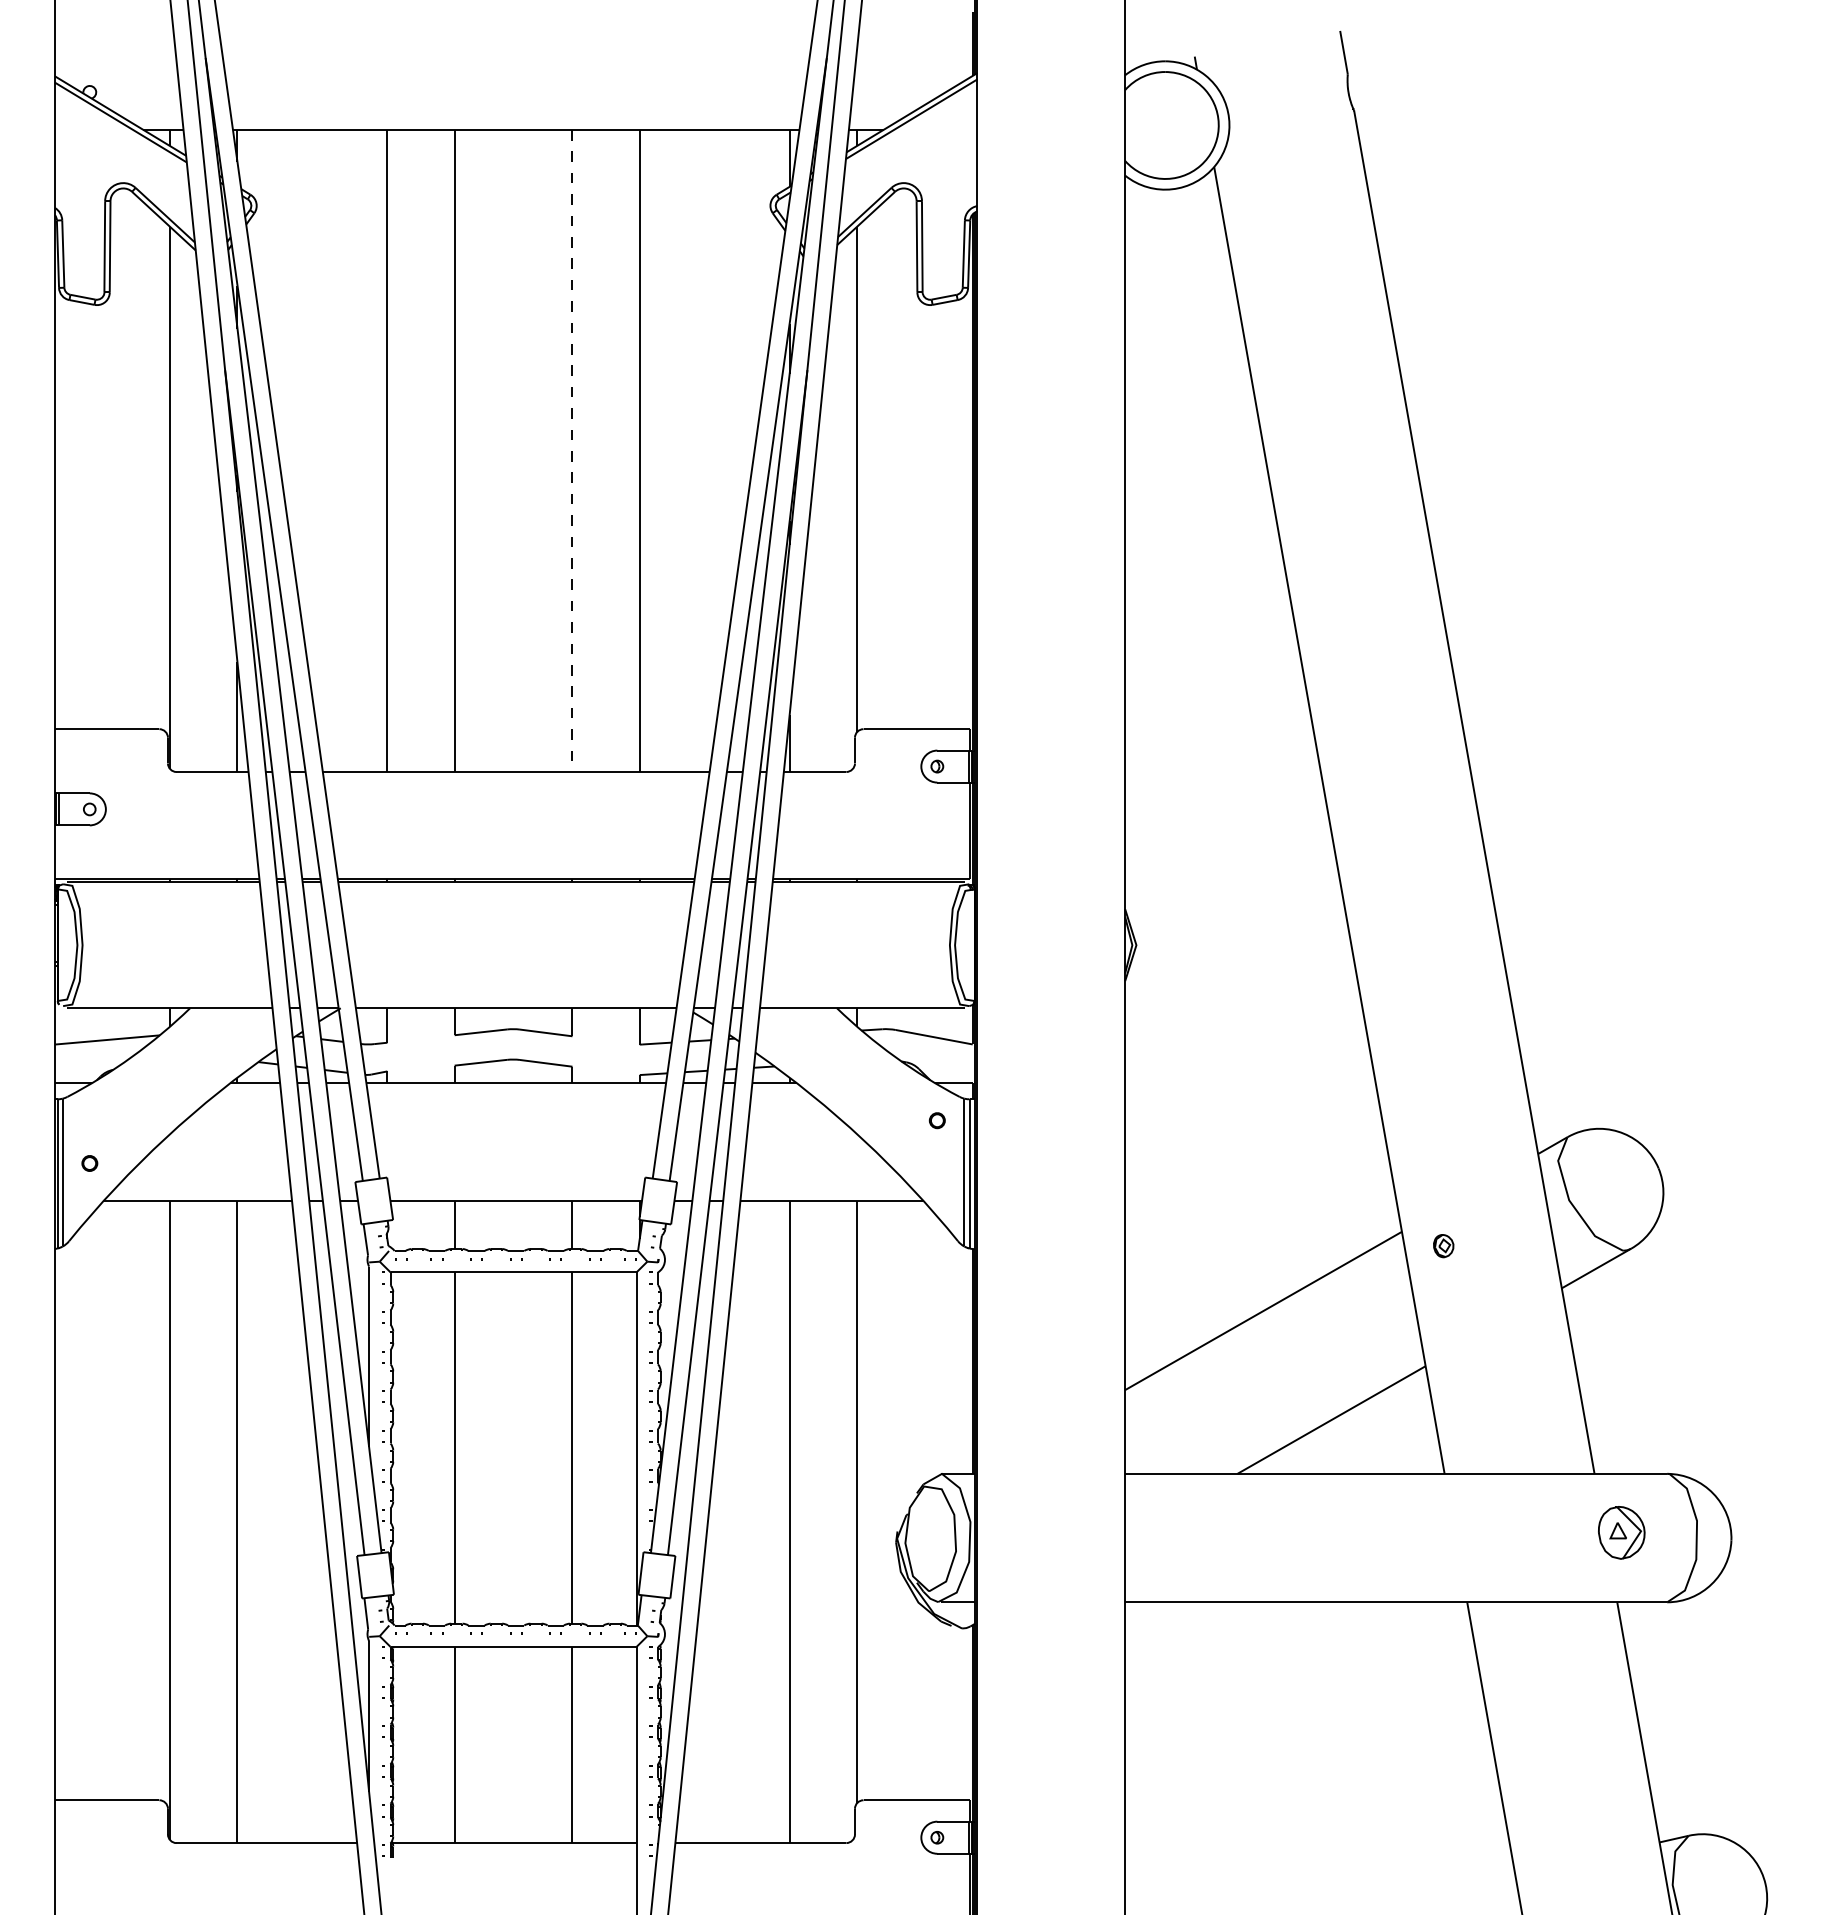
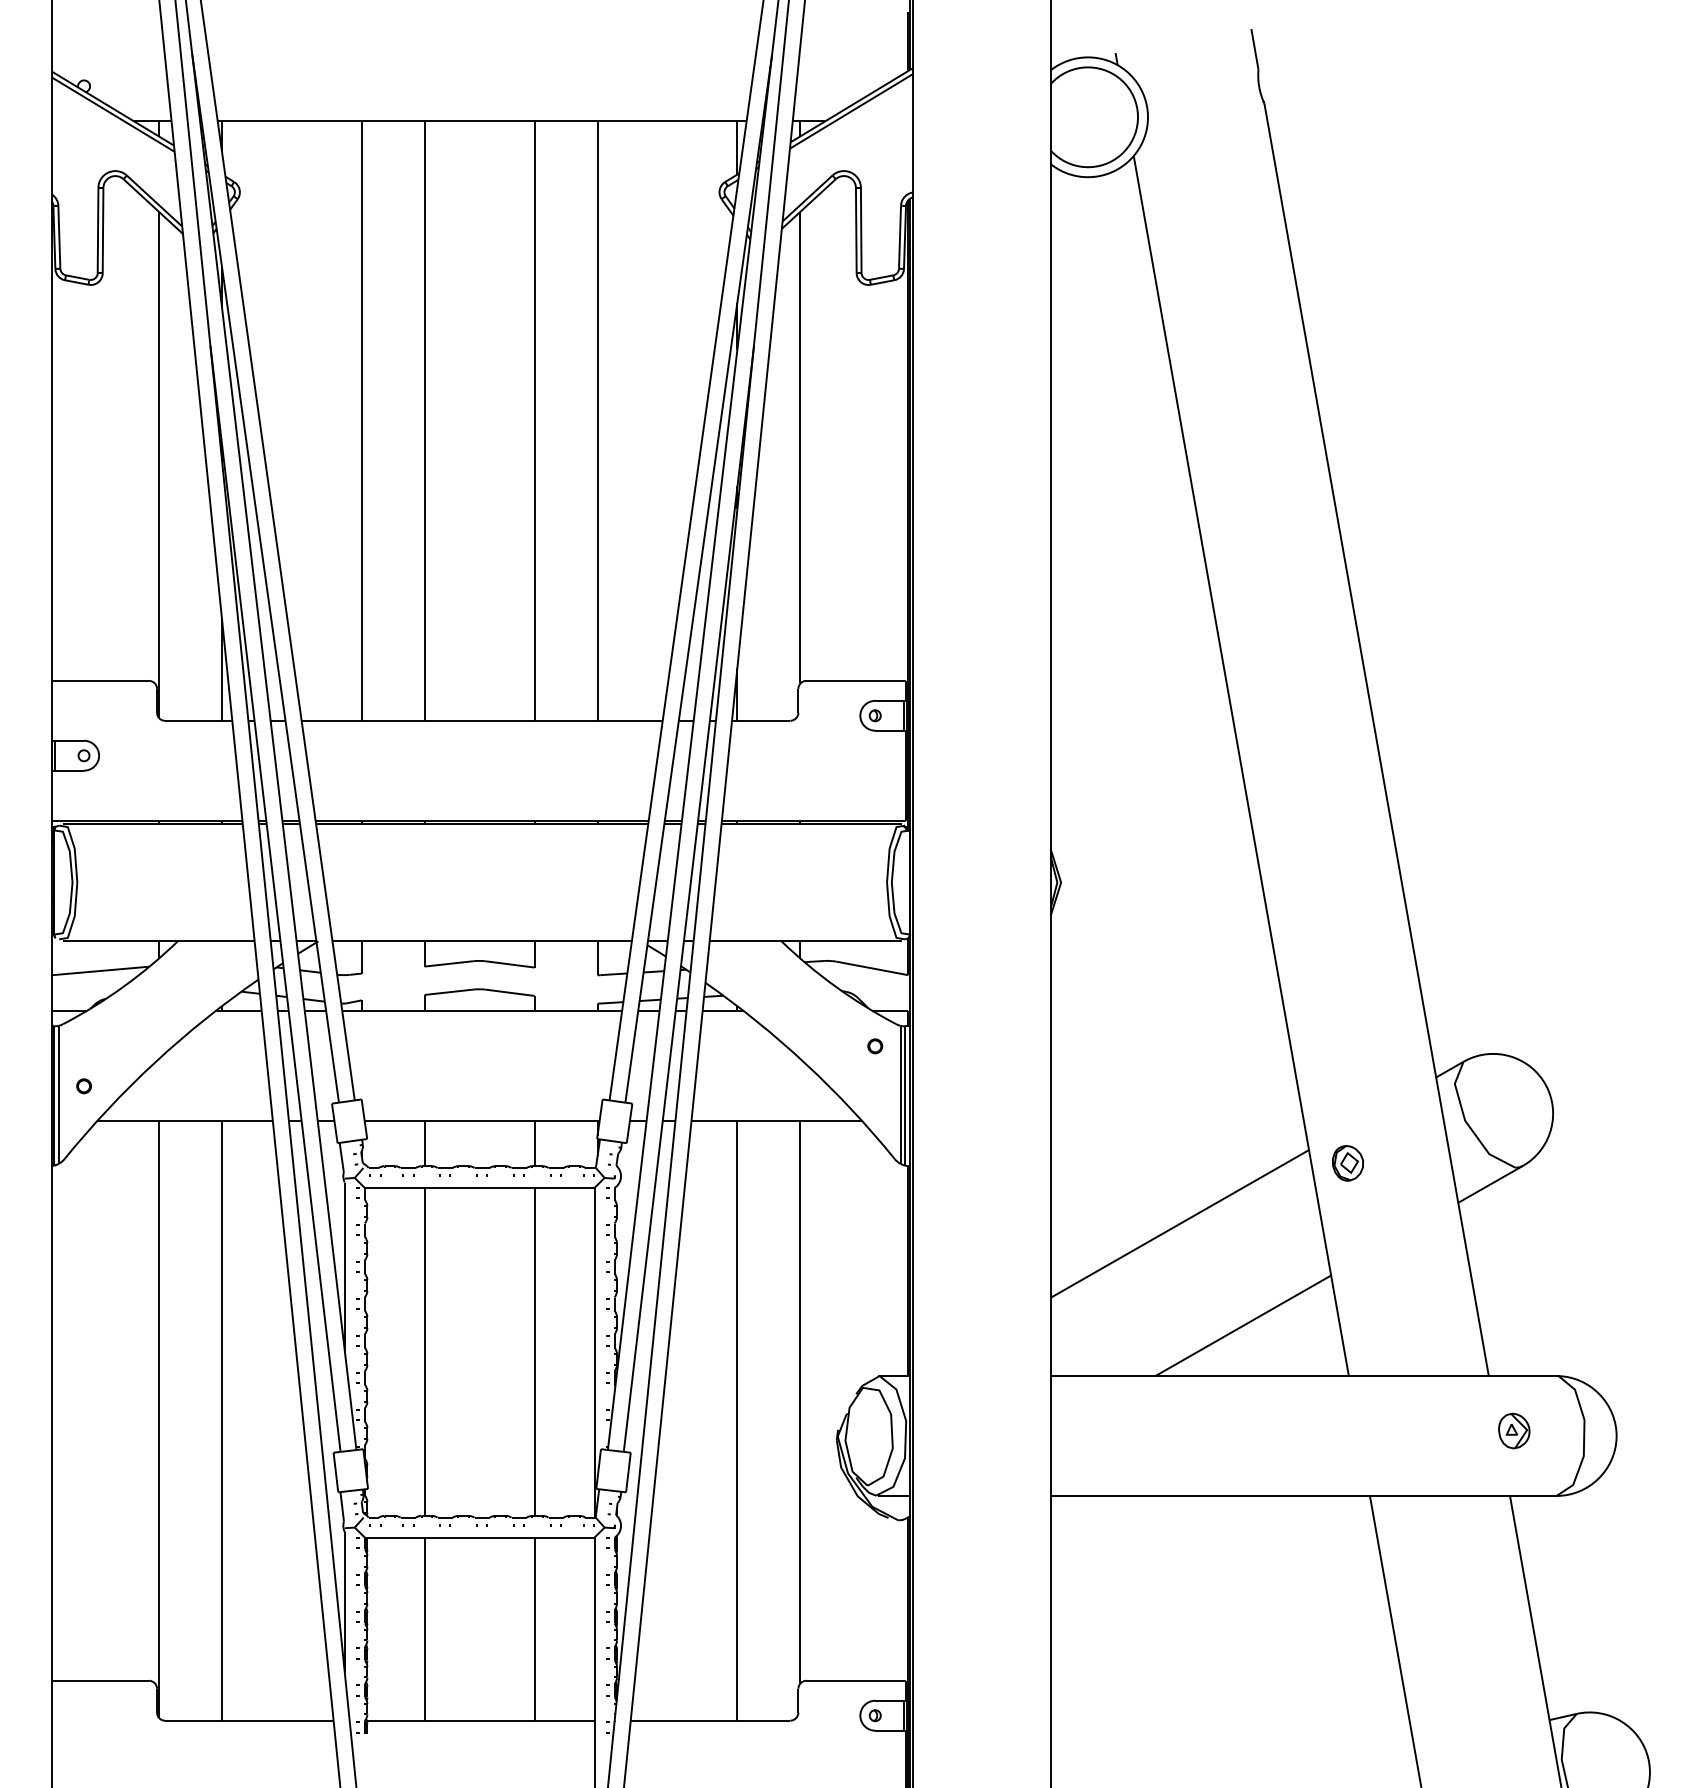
line: (572, 451) -> (534, 421), dashed -> solid
part: (1443, 1246) -> (1347, 1163), size x1.67
part: (1622, 1532) -> (1514, 1430), size x0.71

